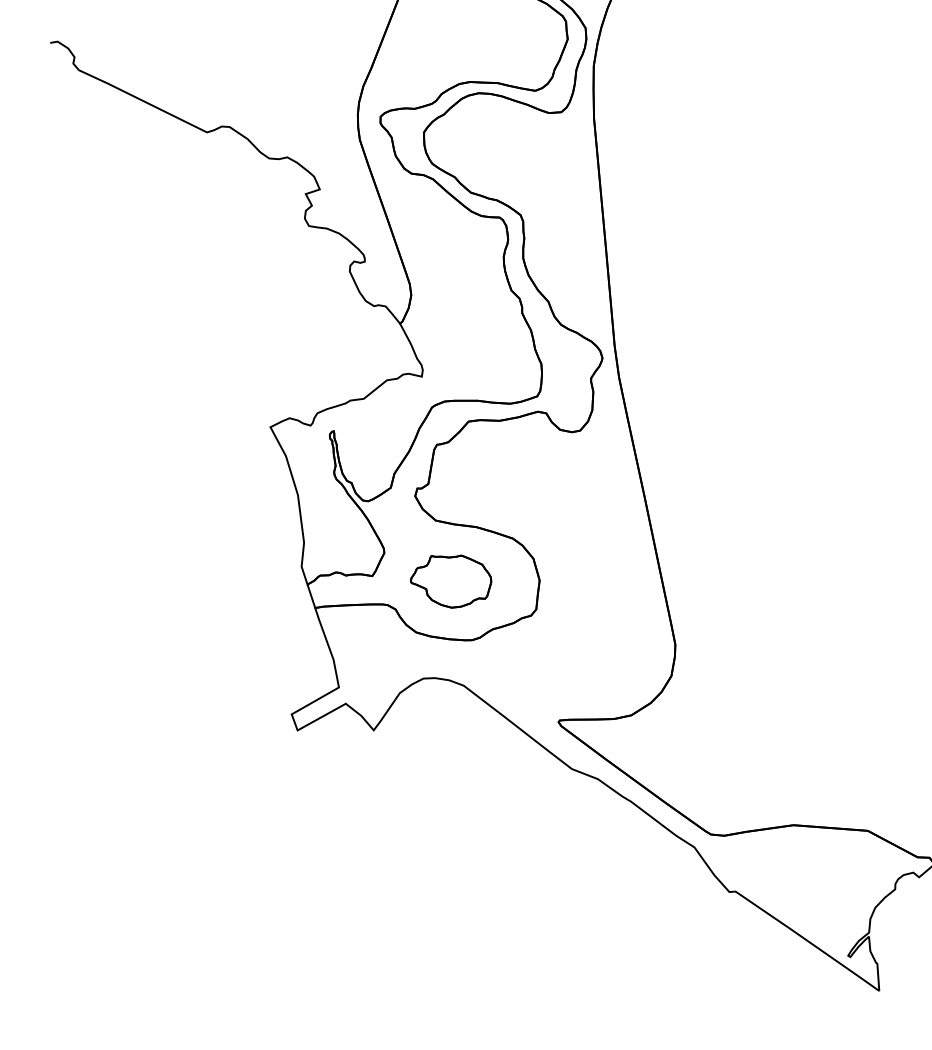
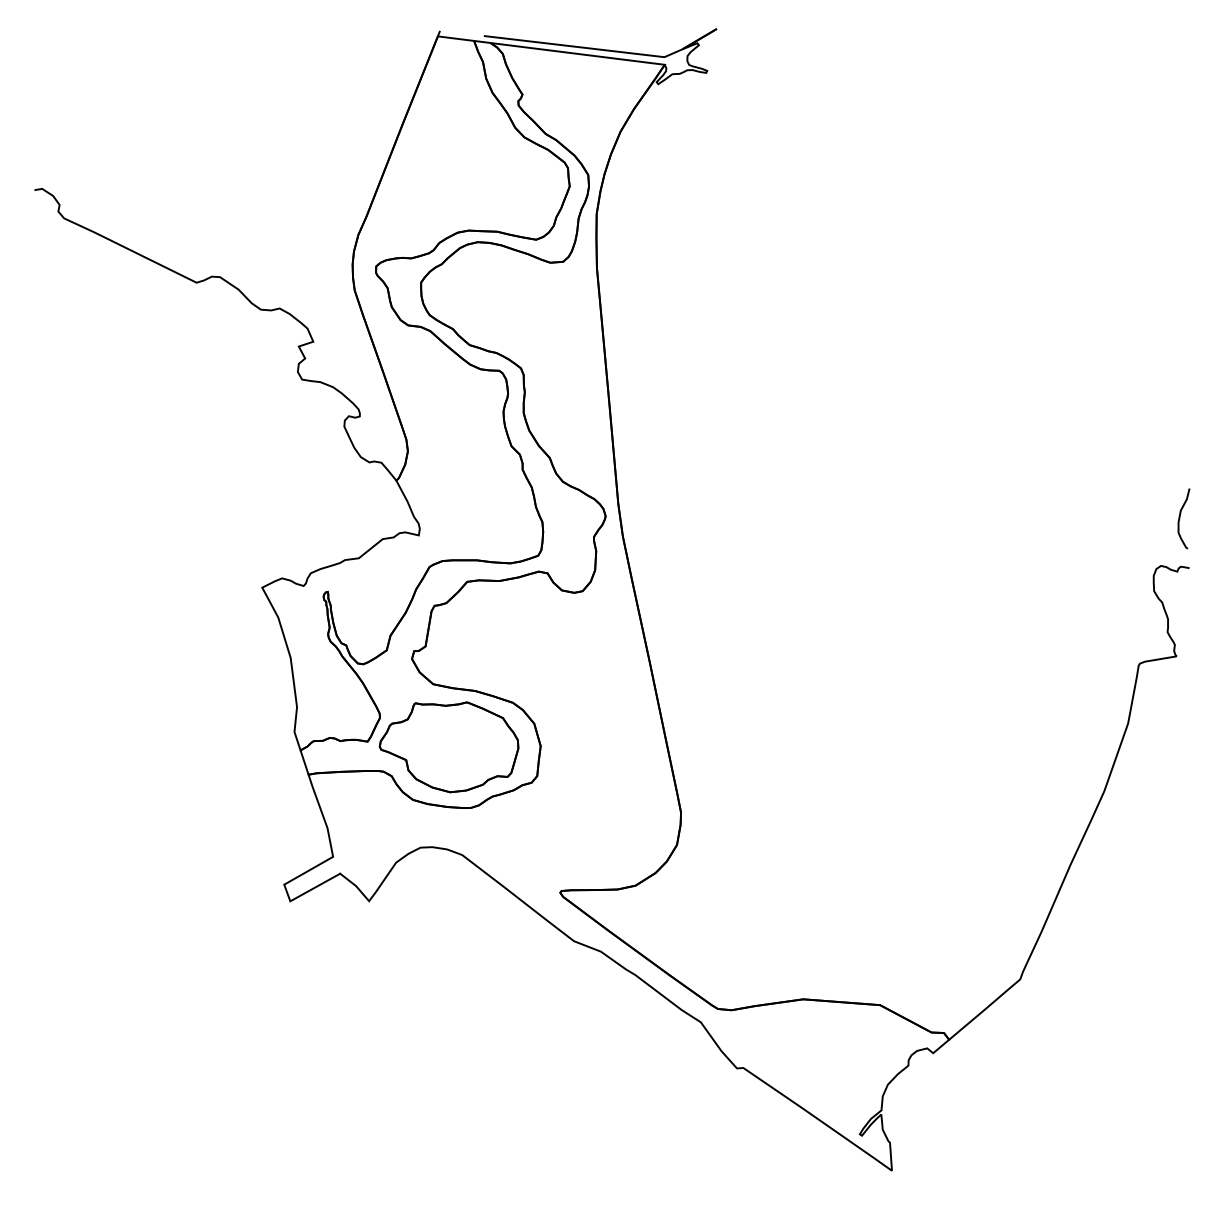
part: (450, 581) -> (448, 747), size x1.67

